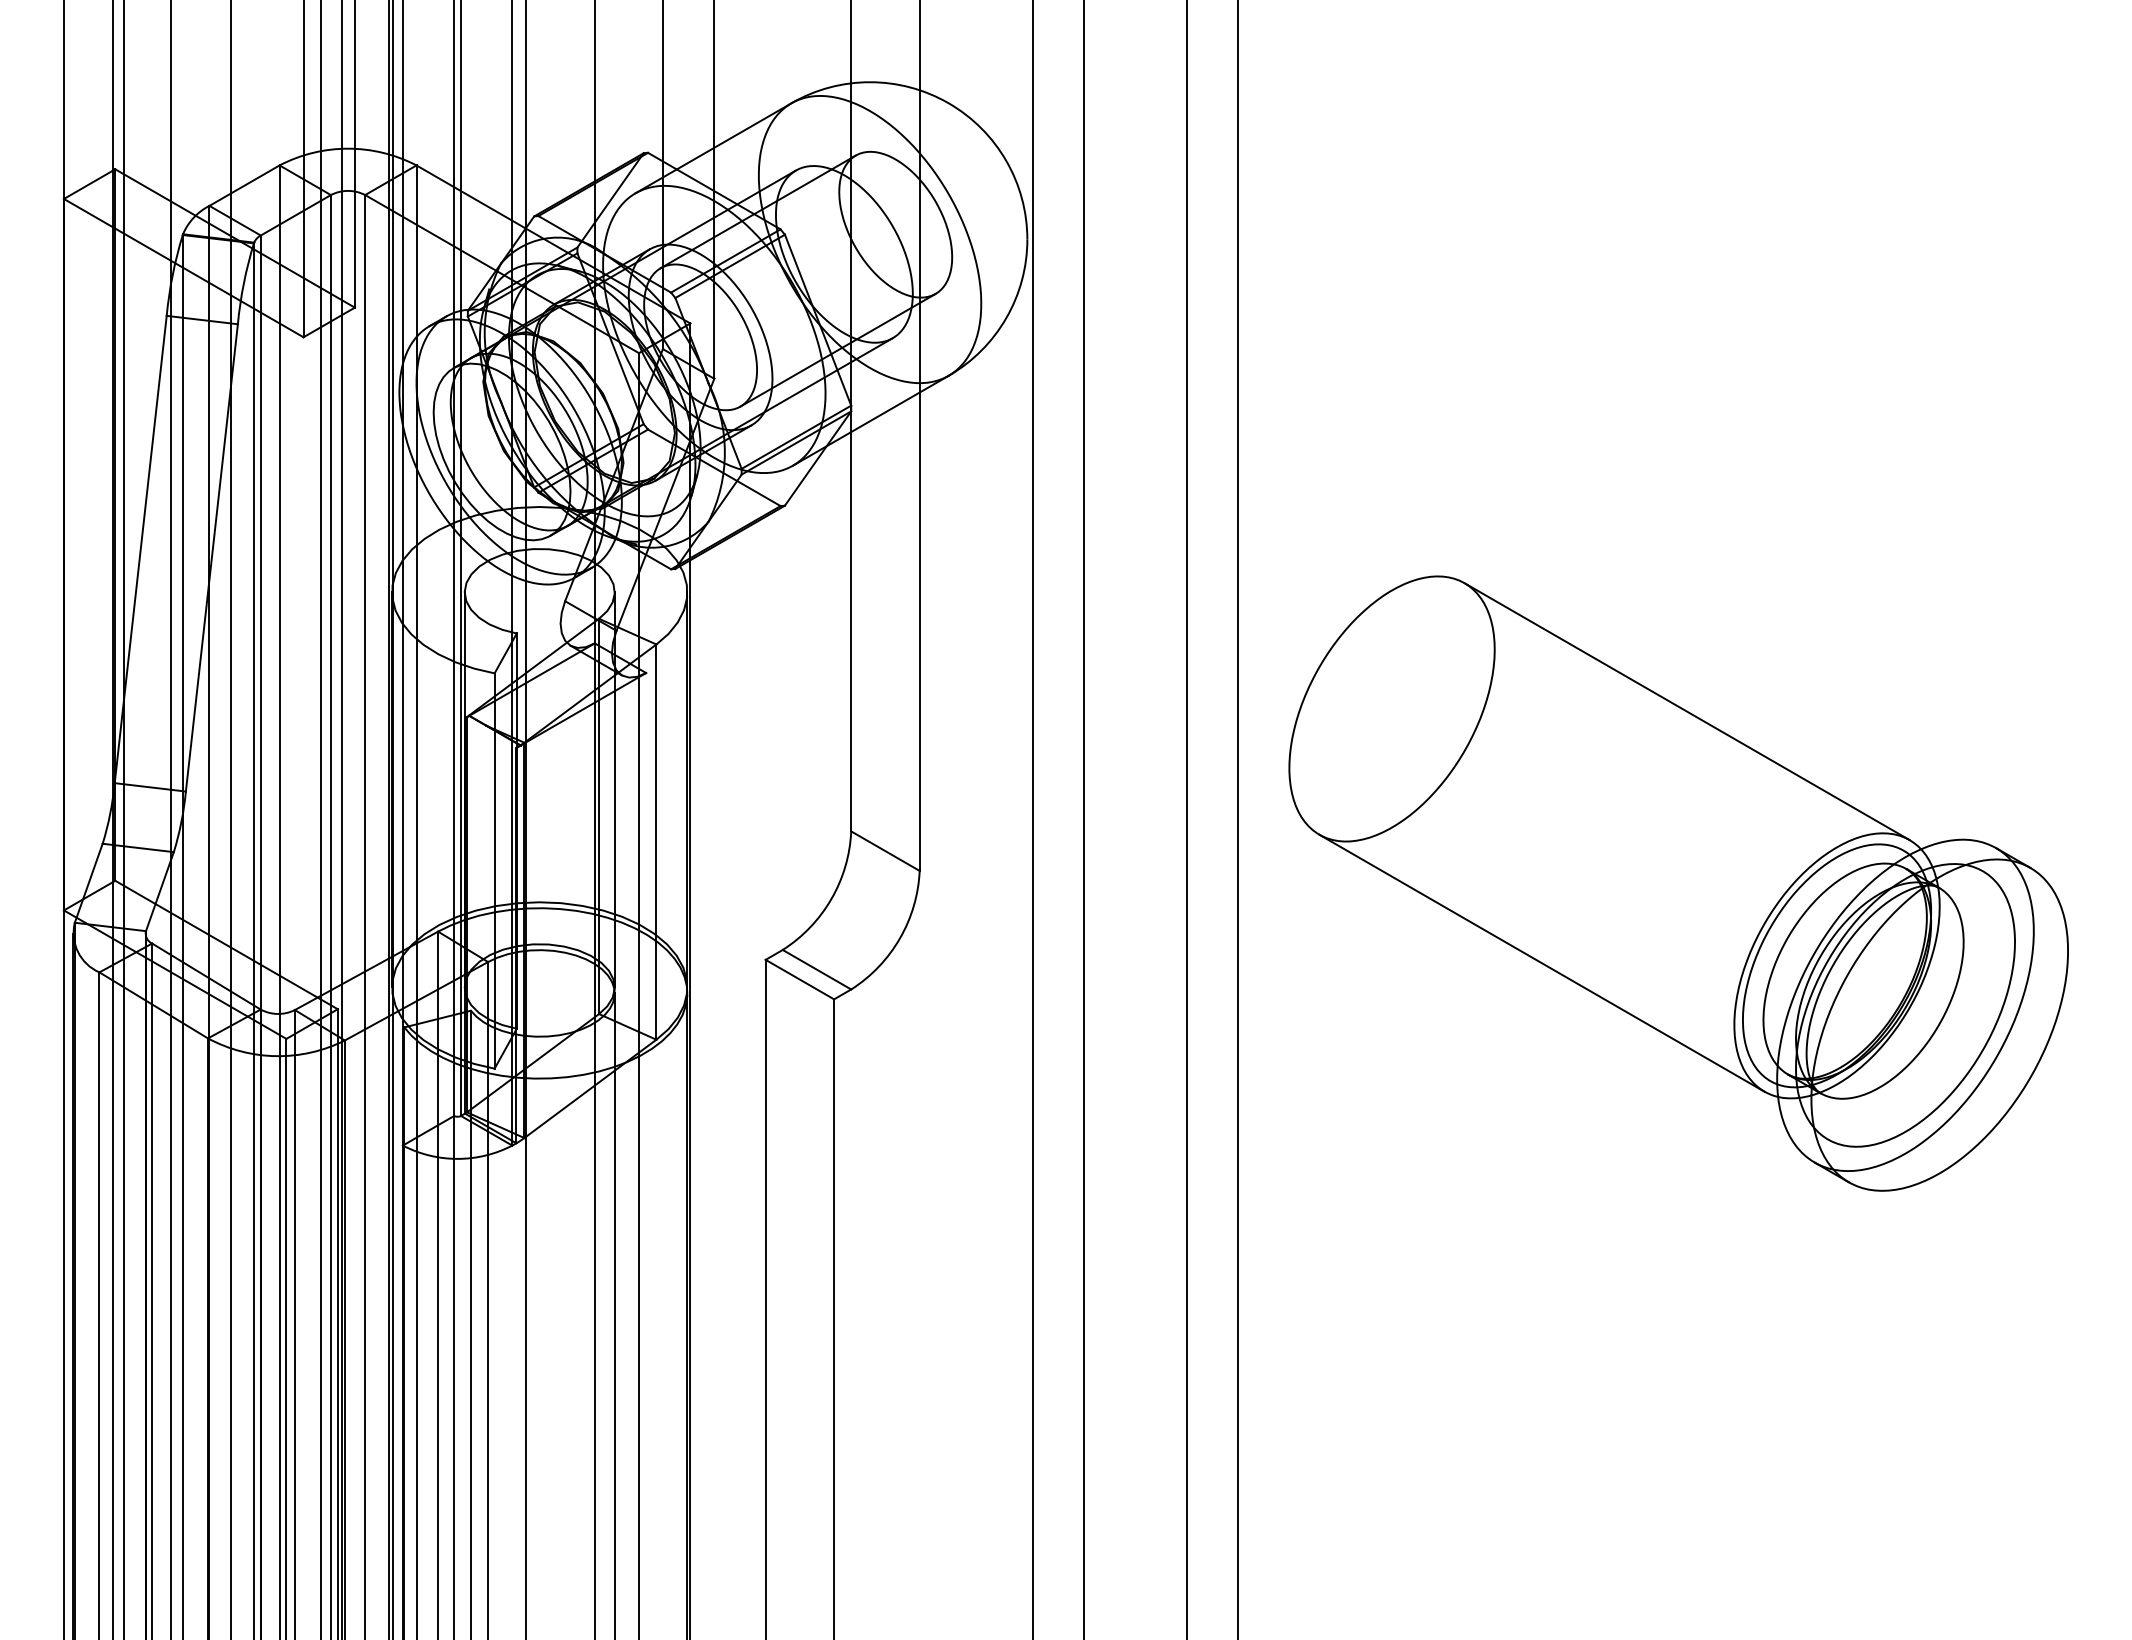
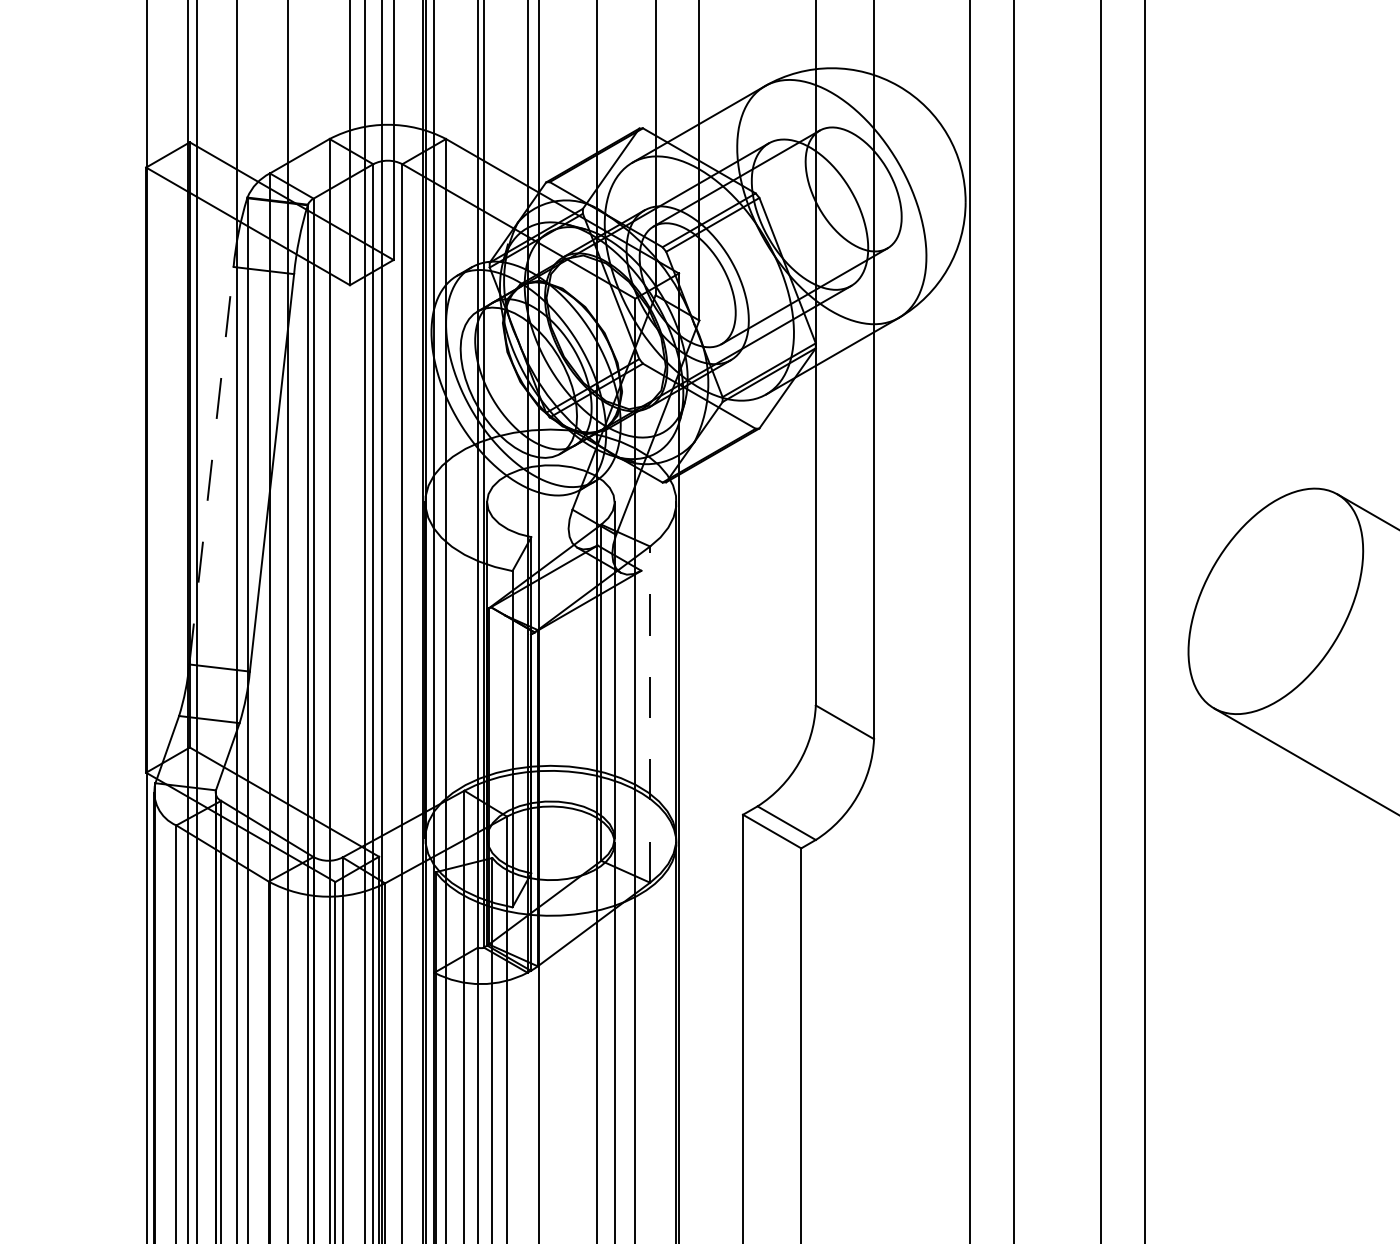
line: (140, 549) -> (211, 465), solid -> dashed
line: (656, 842) -> (650, 714), solid -> dashed

